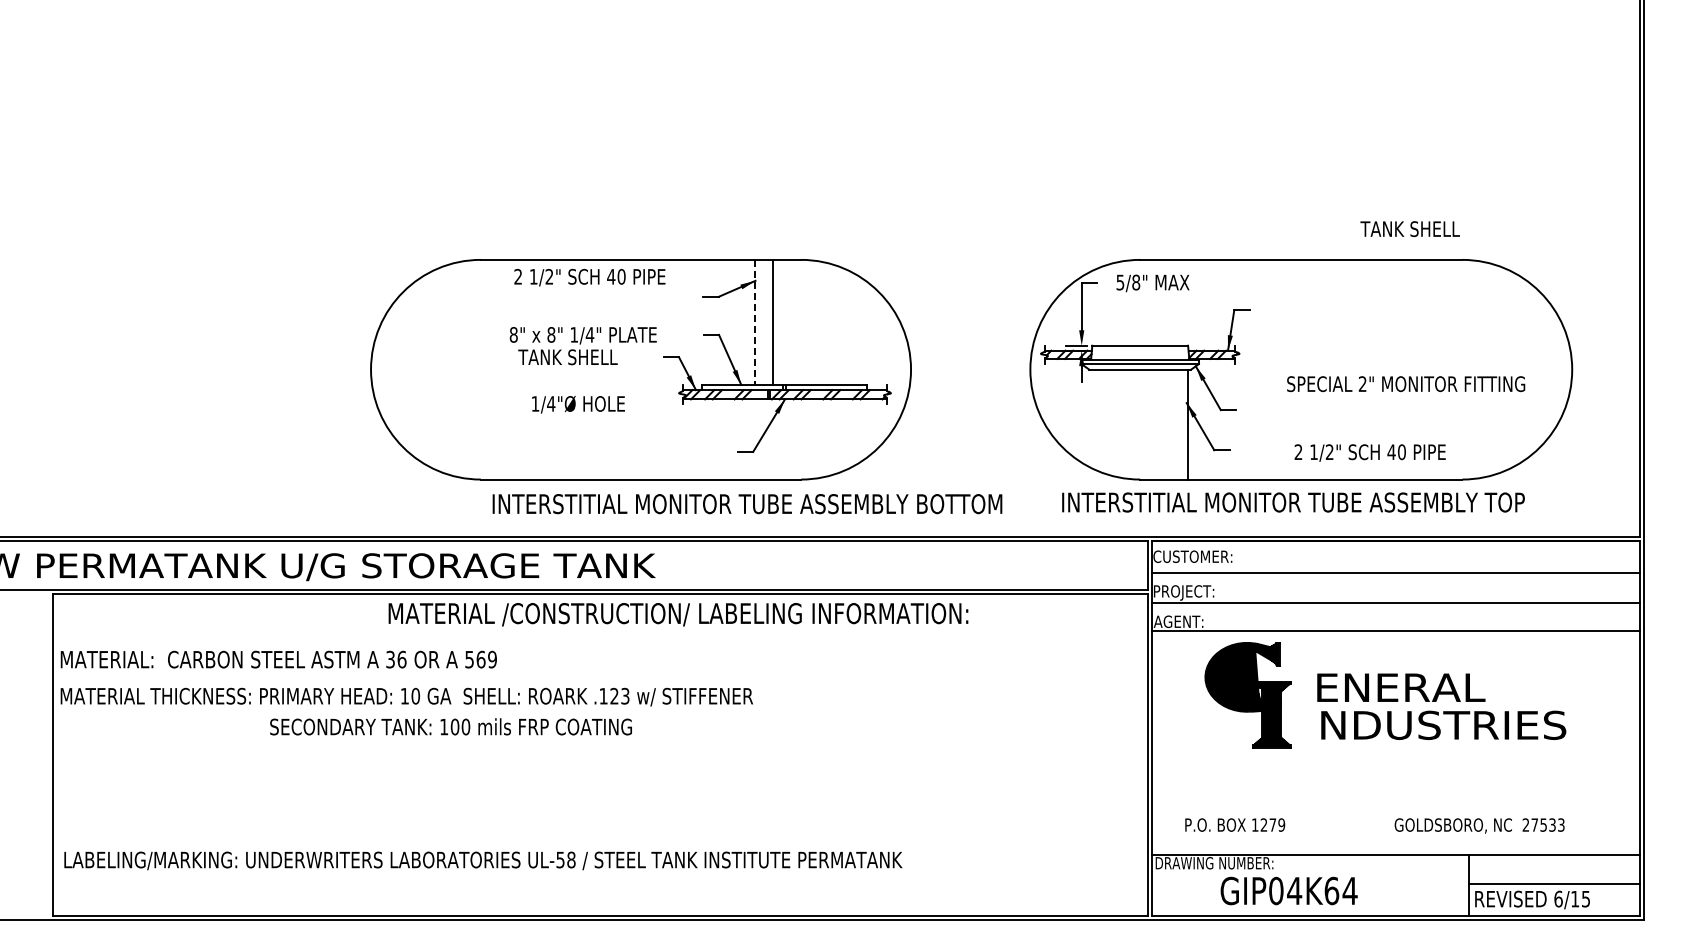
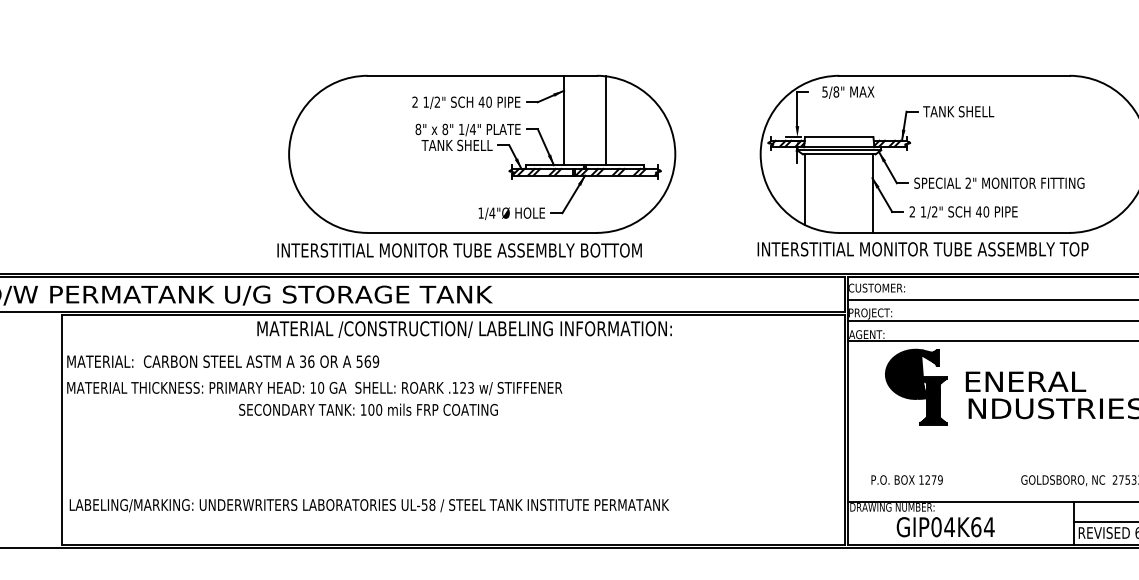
text: (1409, 229) -> (958, 112), moved
text: (589, 277) -> (466, 102), moved
line: (755, 322) -> (564, 120), dashed -> solid
line: (773, 322) -> (606, 120), moved
text: (582, 346) -> (467, 137), moved
text: (1406, 384) -> (999, 183), moved
text: (578, 404) -> (511, 213), moved
line: (1092, 418) -> (805, 189), added
text: (1369, 452) -> (963, 212), moved
text: (1293, 502) -> (923, 249), moved
text: (747, 504) -> (459, 250), moved
text: (678, 614) -> (464, 329), moved
text: (450, 726) -> (368, 409), moved

